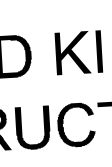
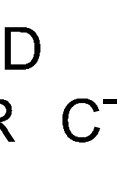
fill: (99, 51) -> (108, 48), removed
fill: (72, 53) -> (81, 48), removed
part: (21, 128) -> (26, 120), removed

